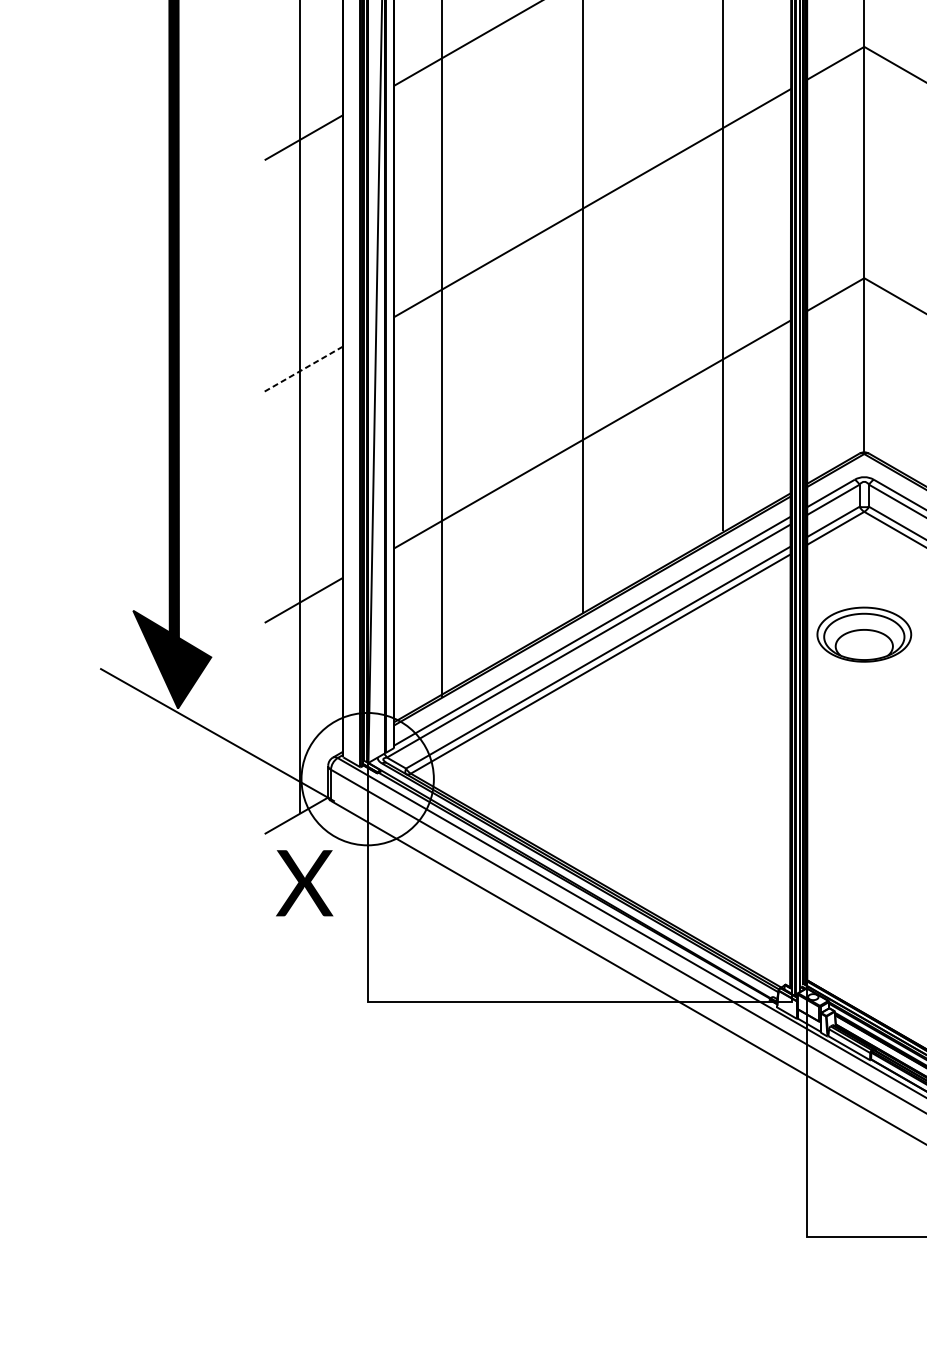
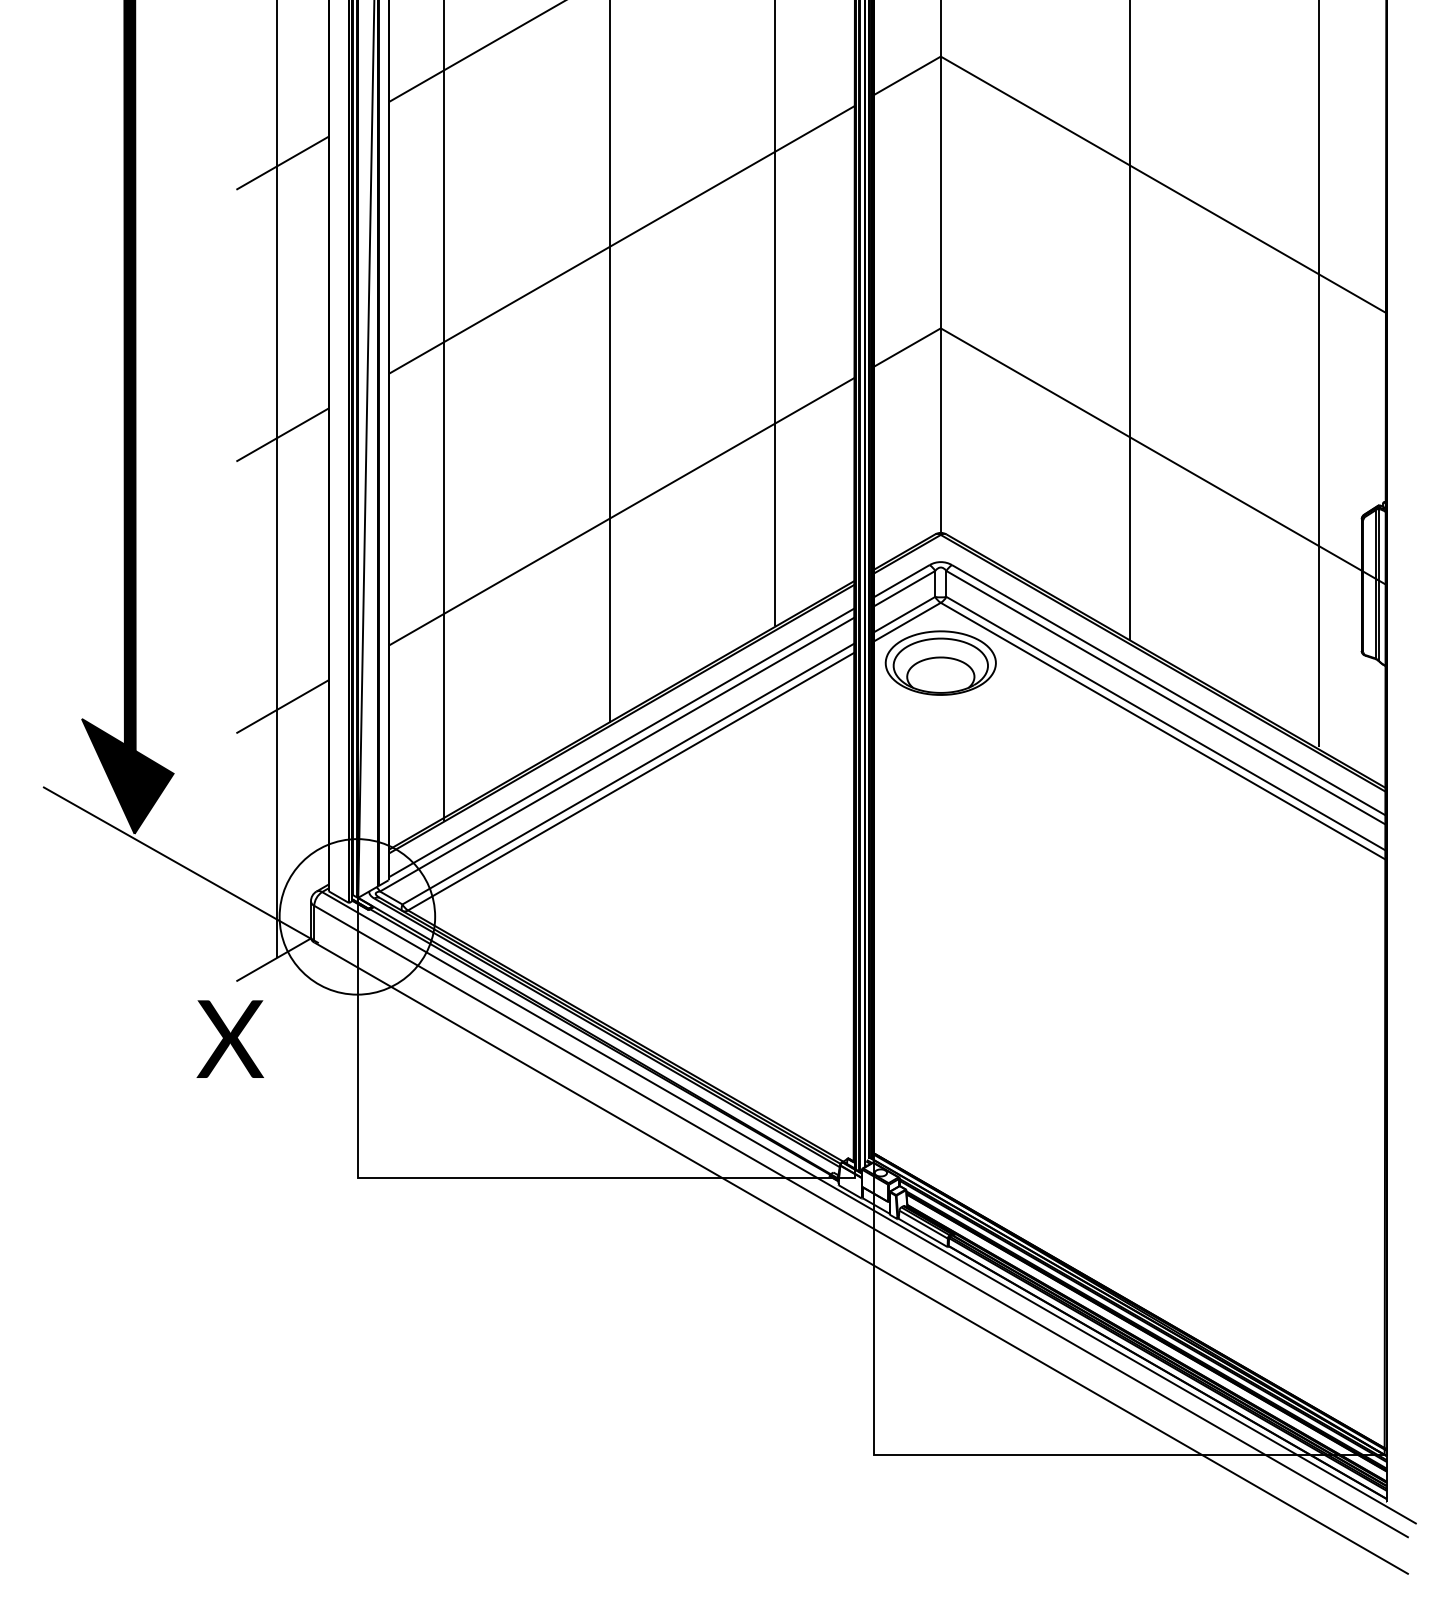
line: (303, 368) -> (282, 434), dashed -> solid
part: (864, 634) -> (940, 662), moved
text: (303, 882) -> (229, 1038), moved

